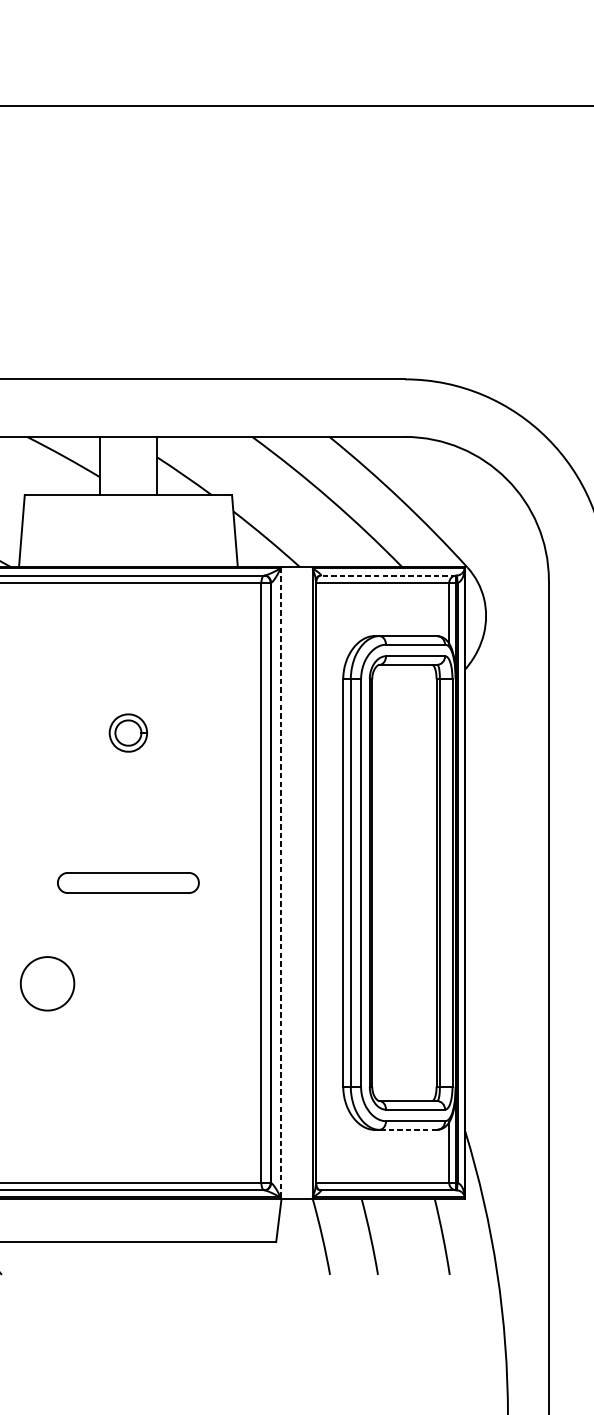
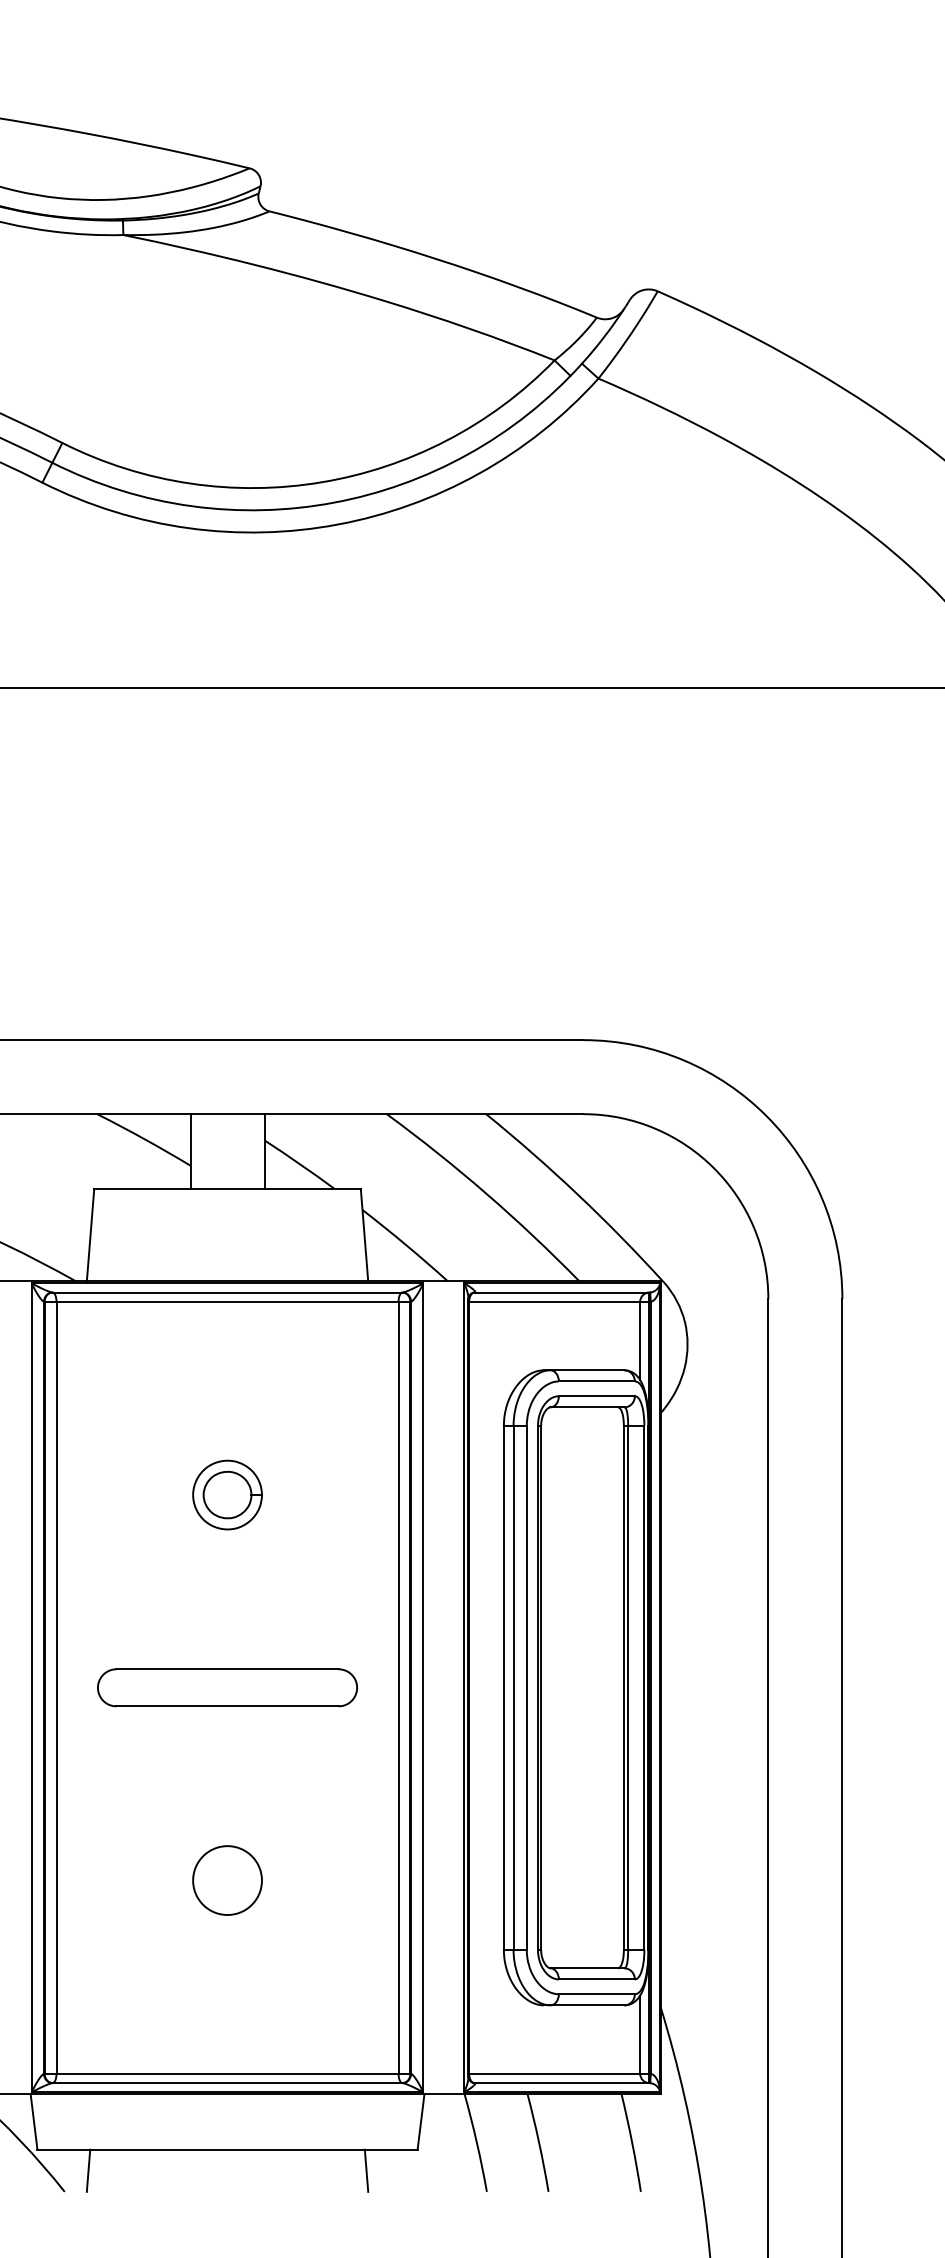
line: (388, 575) -> (561, 1292), dashed -> solid
part: (128, 732) -> (227, 1494), size x1.43
part: (128, 882) -> (227, 1687), size x1.43
line: (280, 882) -> (423, 1687), dashed -> solid
part: (47, 983) -> (227, 1880), moved
line: (407, 1129) -> (586, 2005), dashed -> solid
line: (20, 1258) -> (88, 2170), added
line: (236, 1258) -> (366, 2170), added

